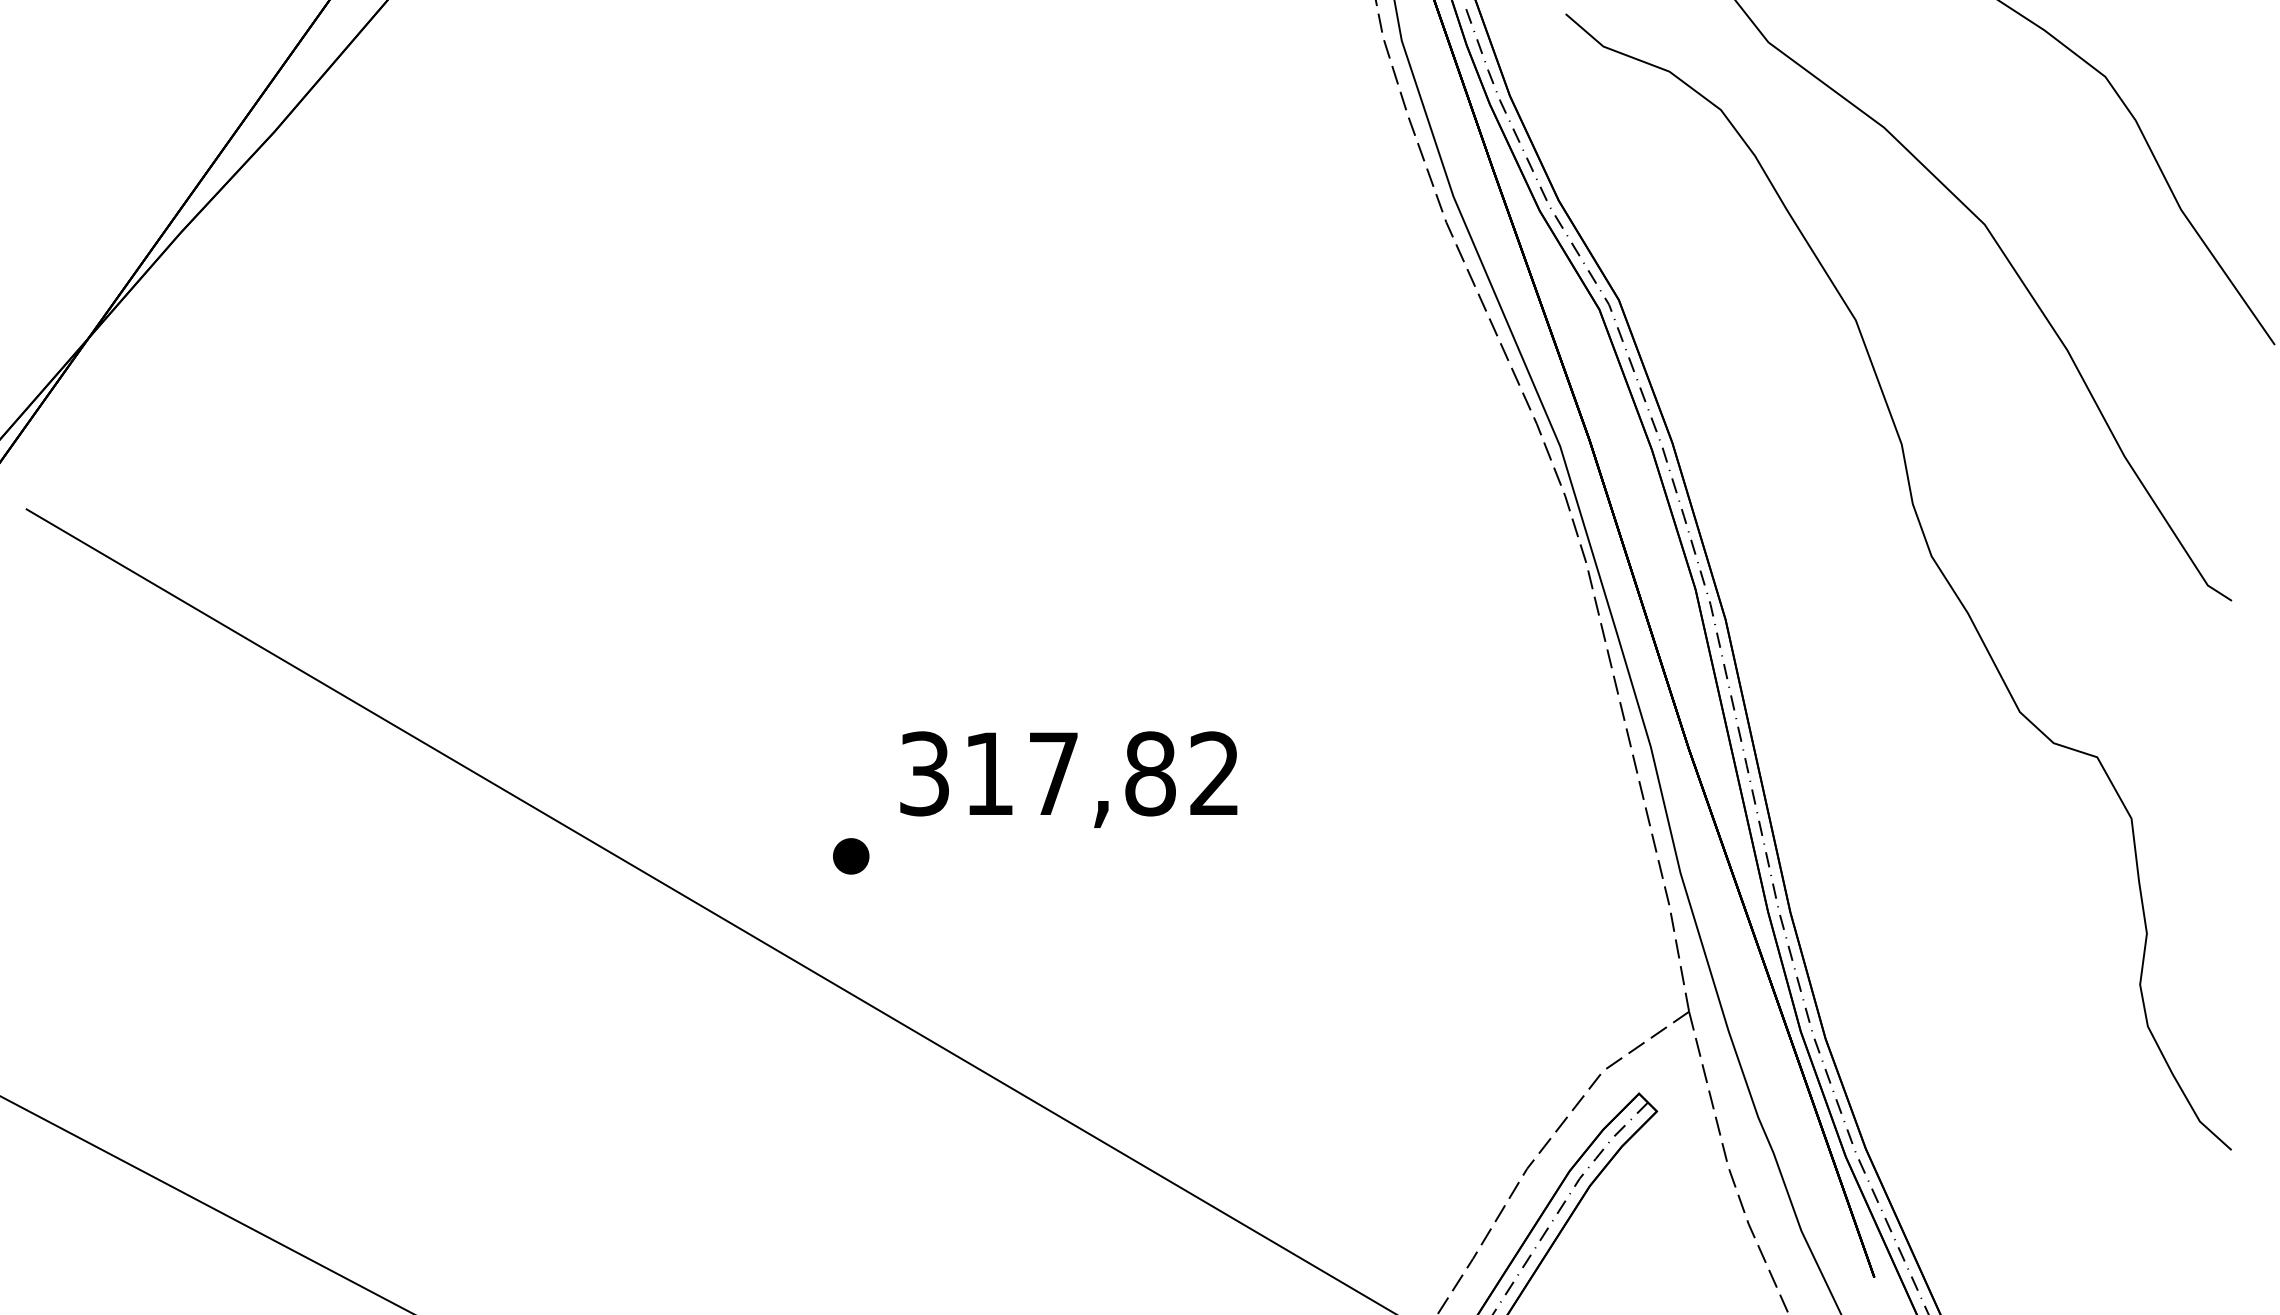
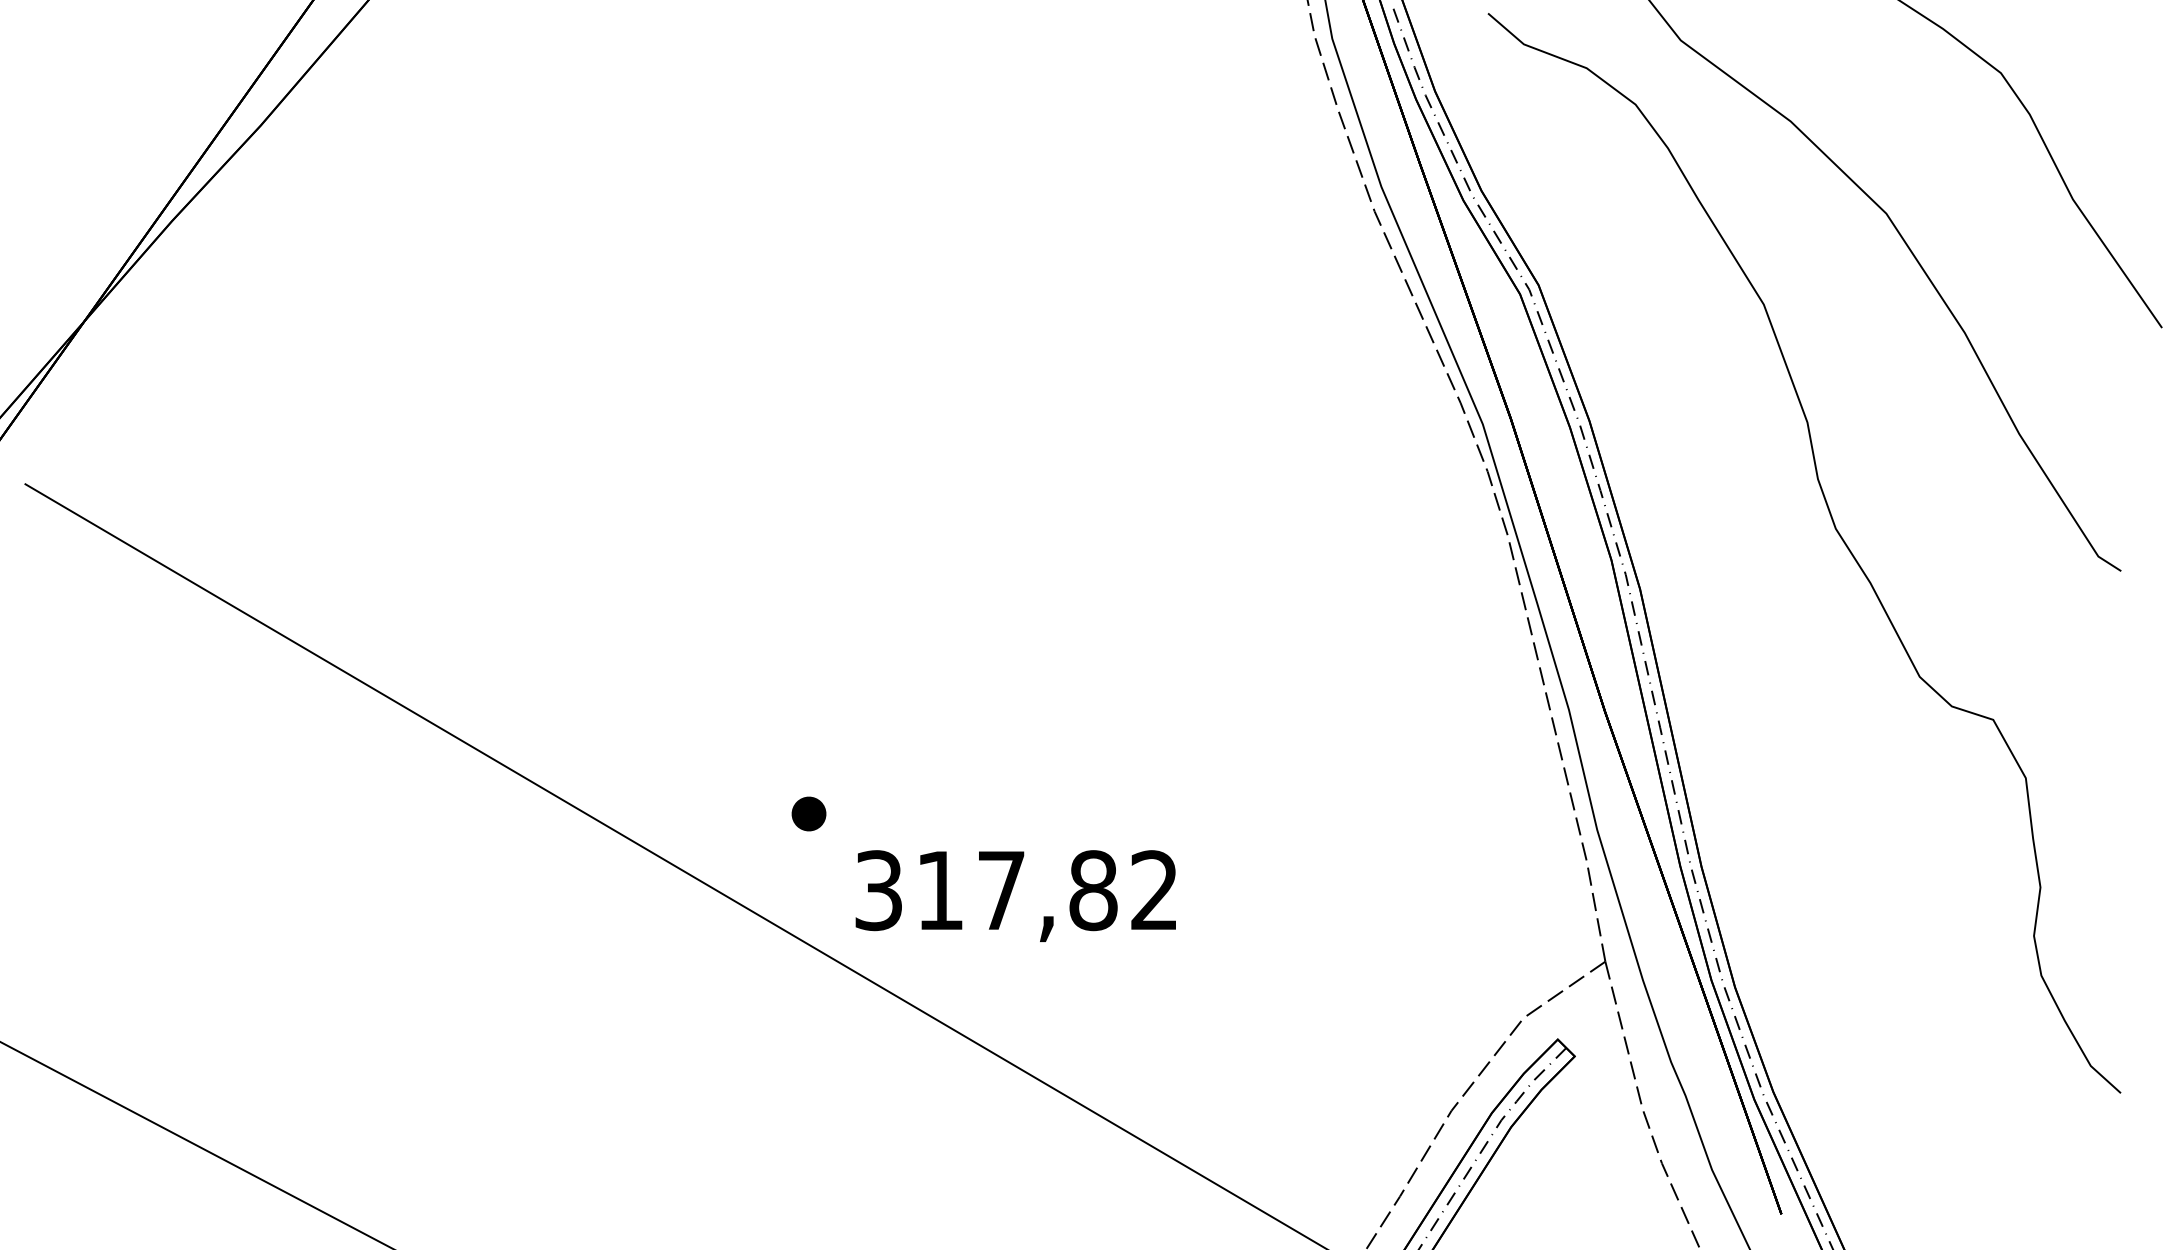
text: (1068, 779) -> (1015, 895), moved

